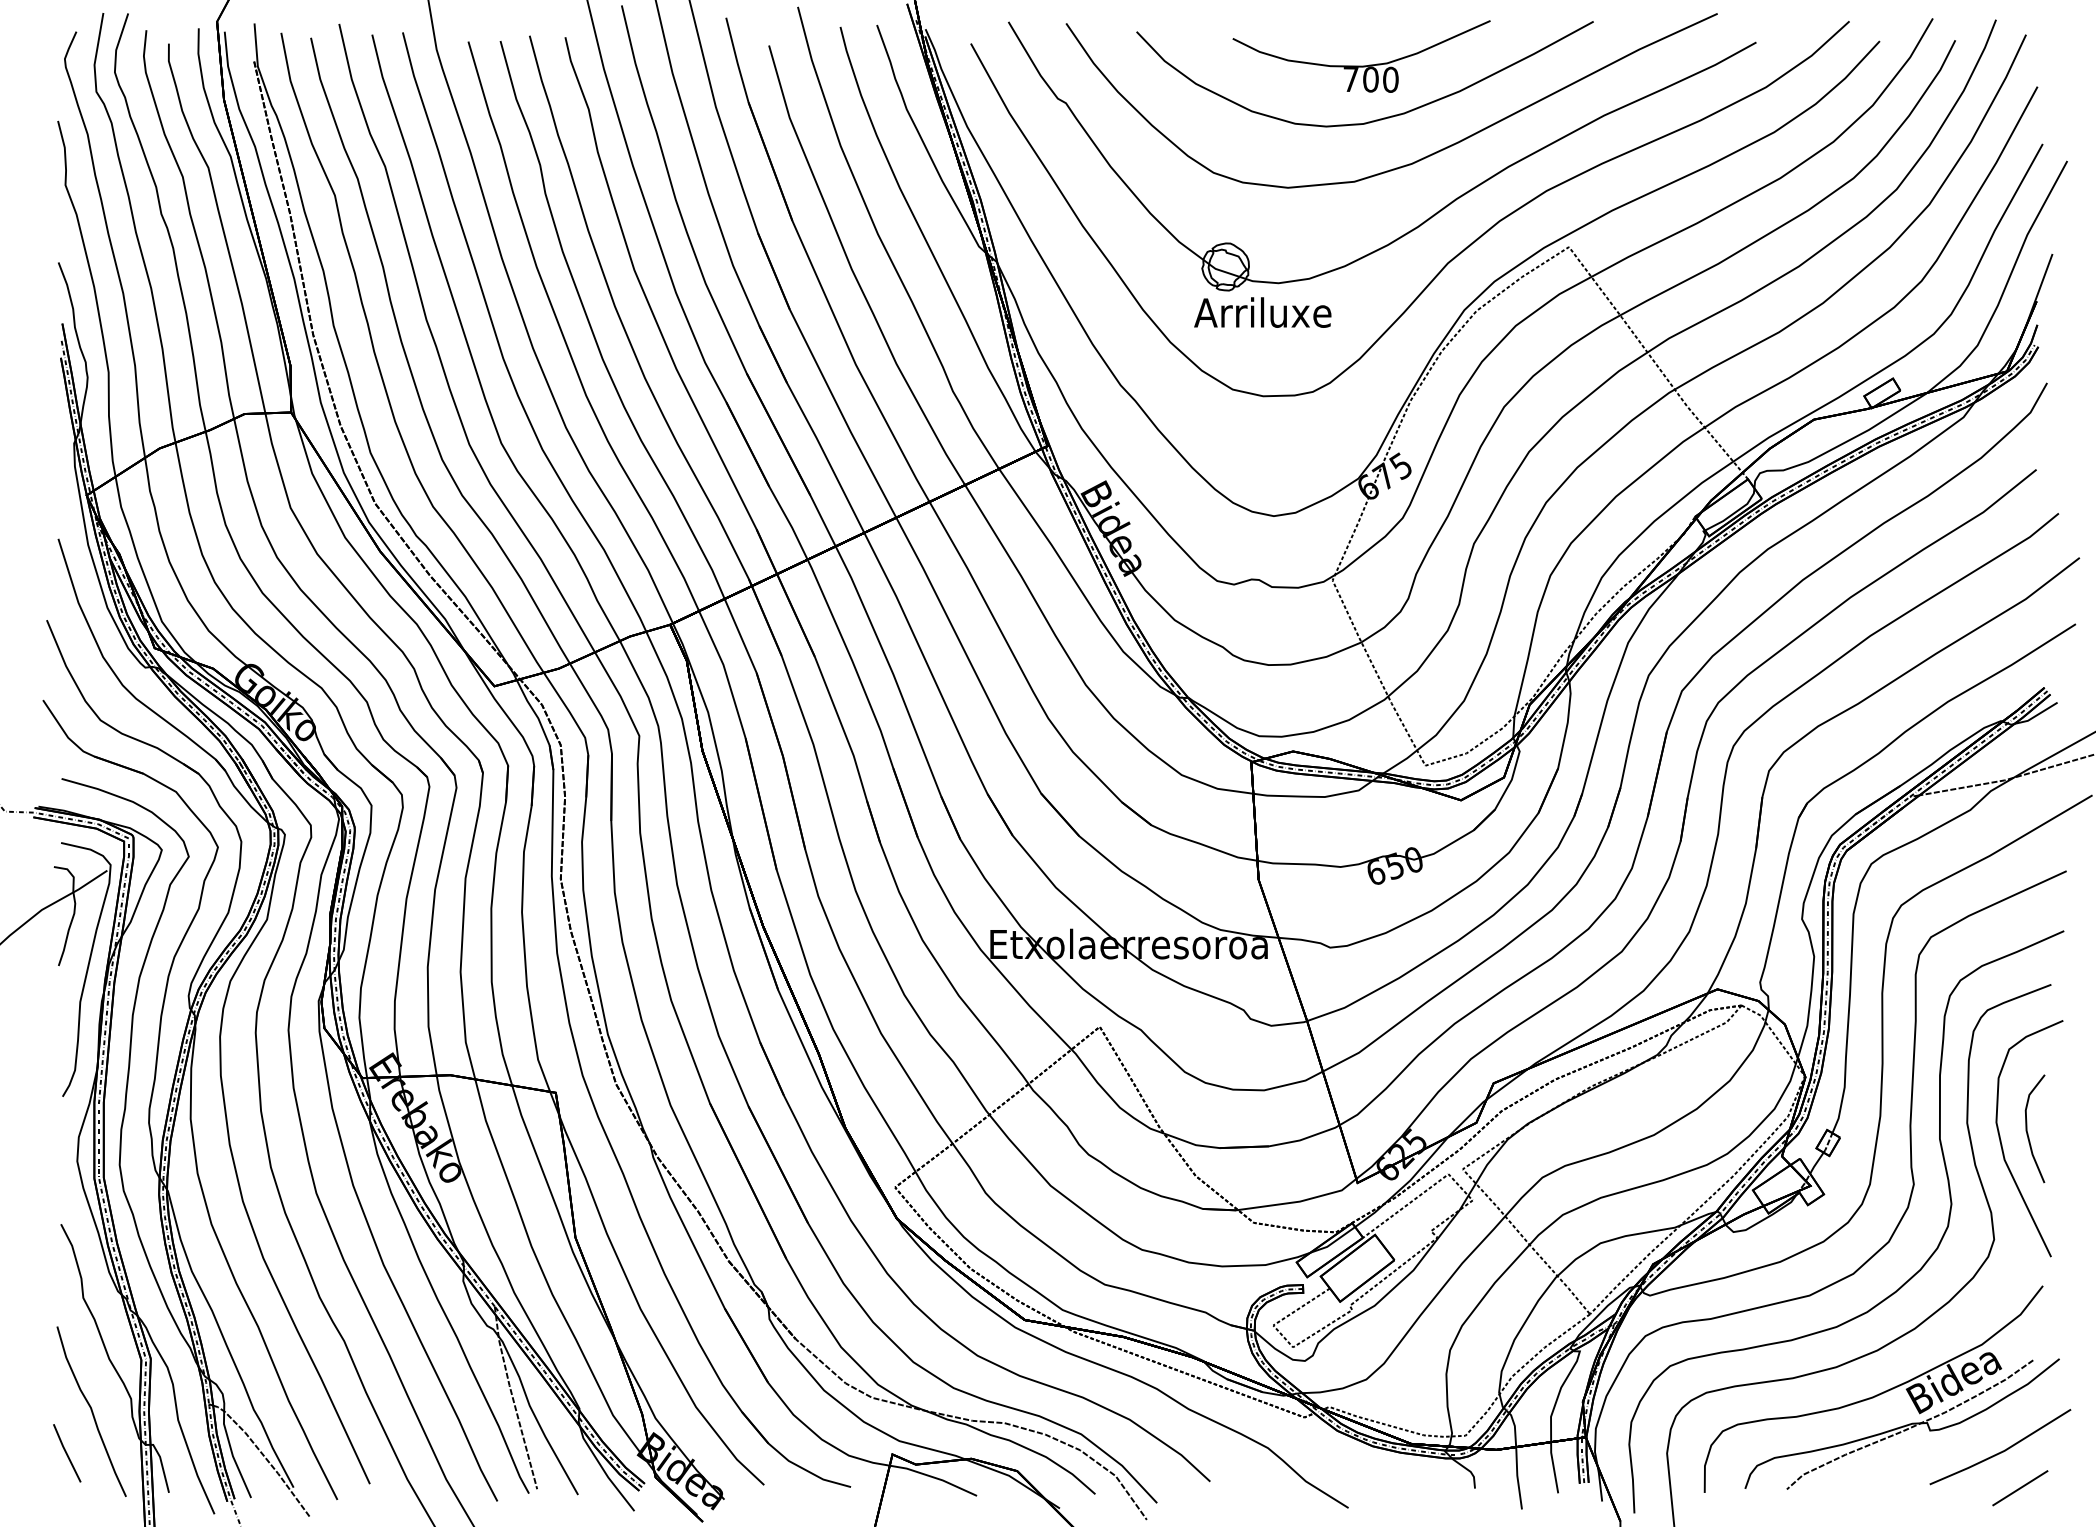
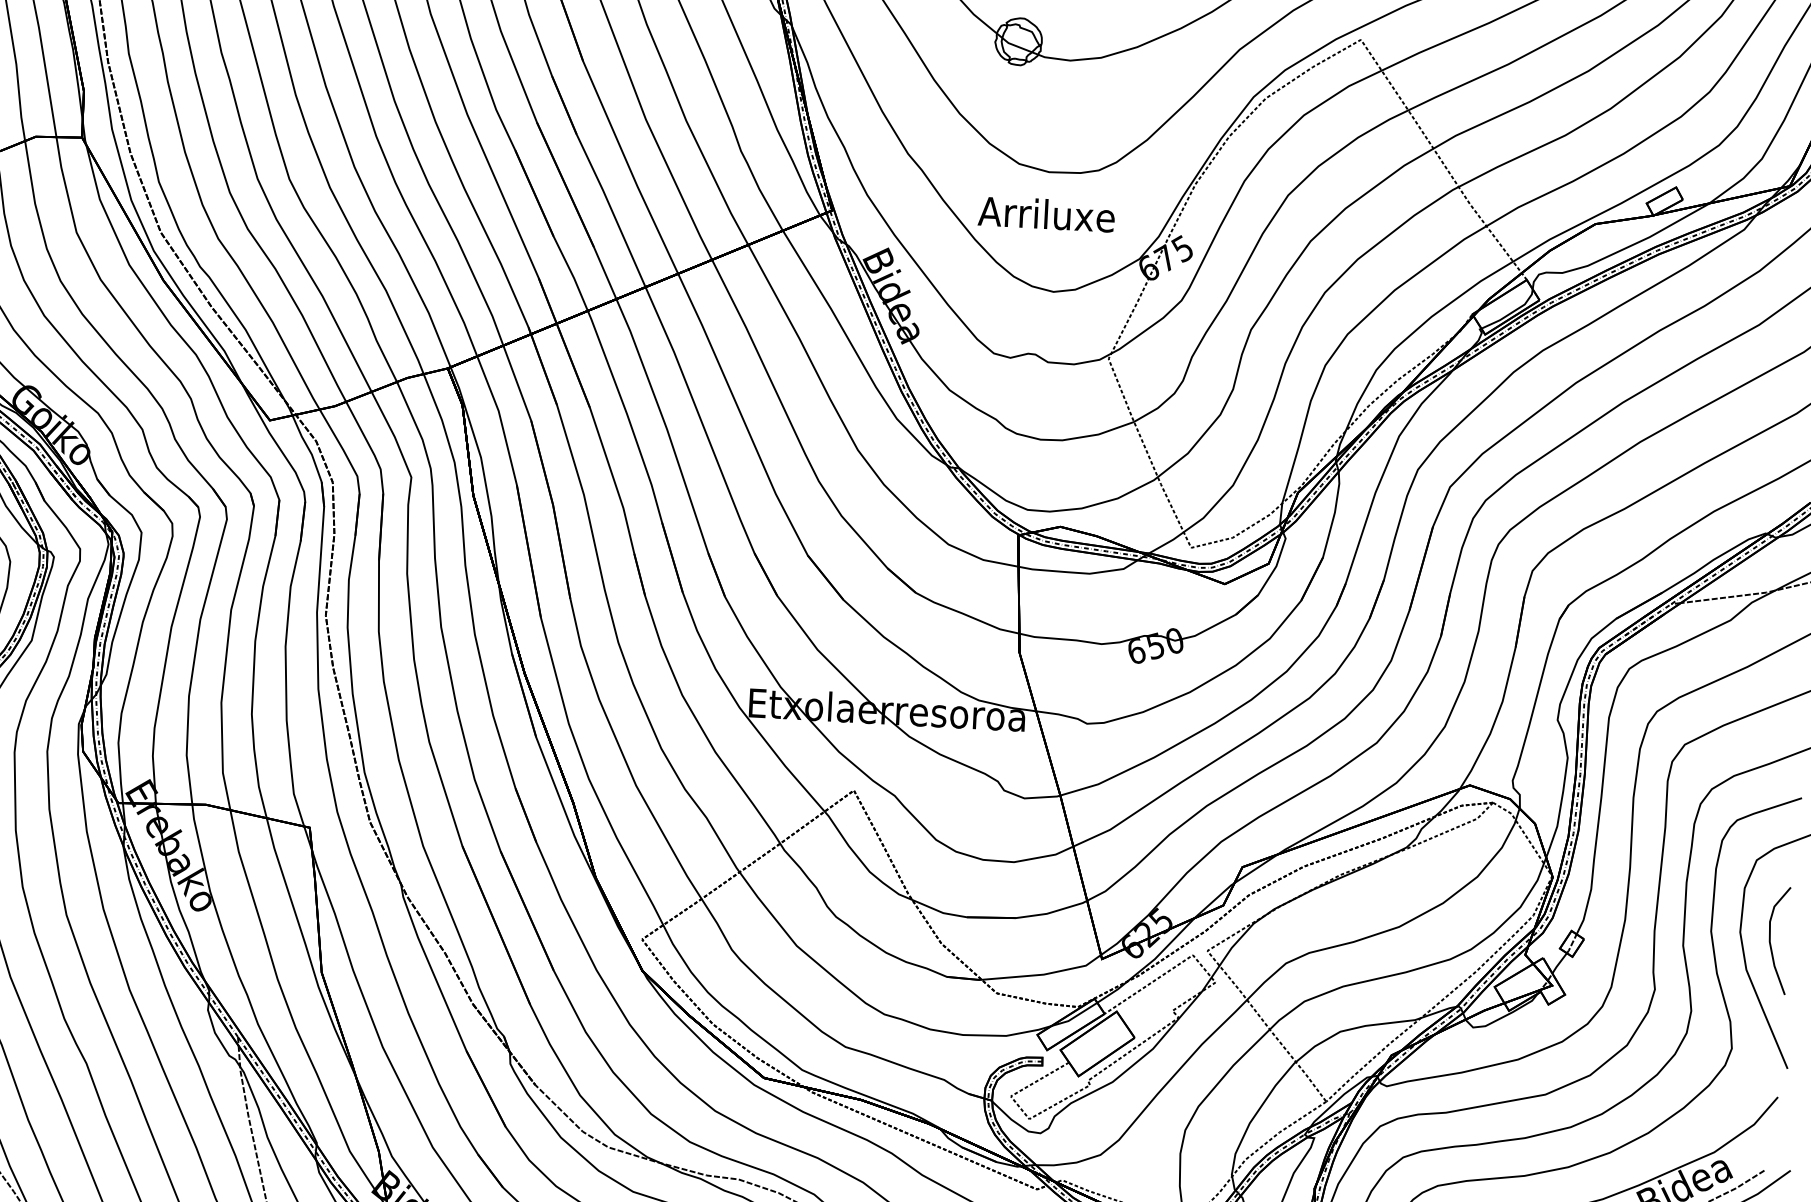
text: (1262, 312) -> (1046, 214), moved

